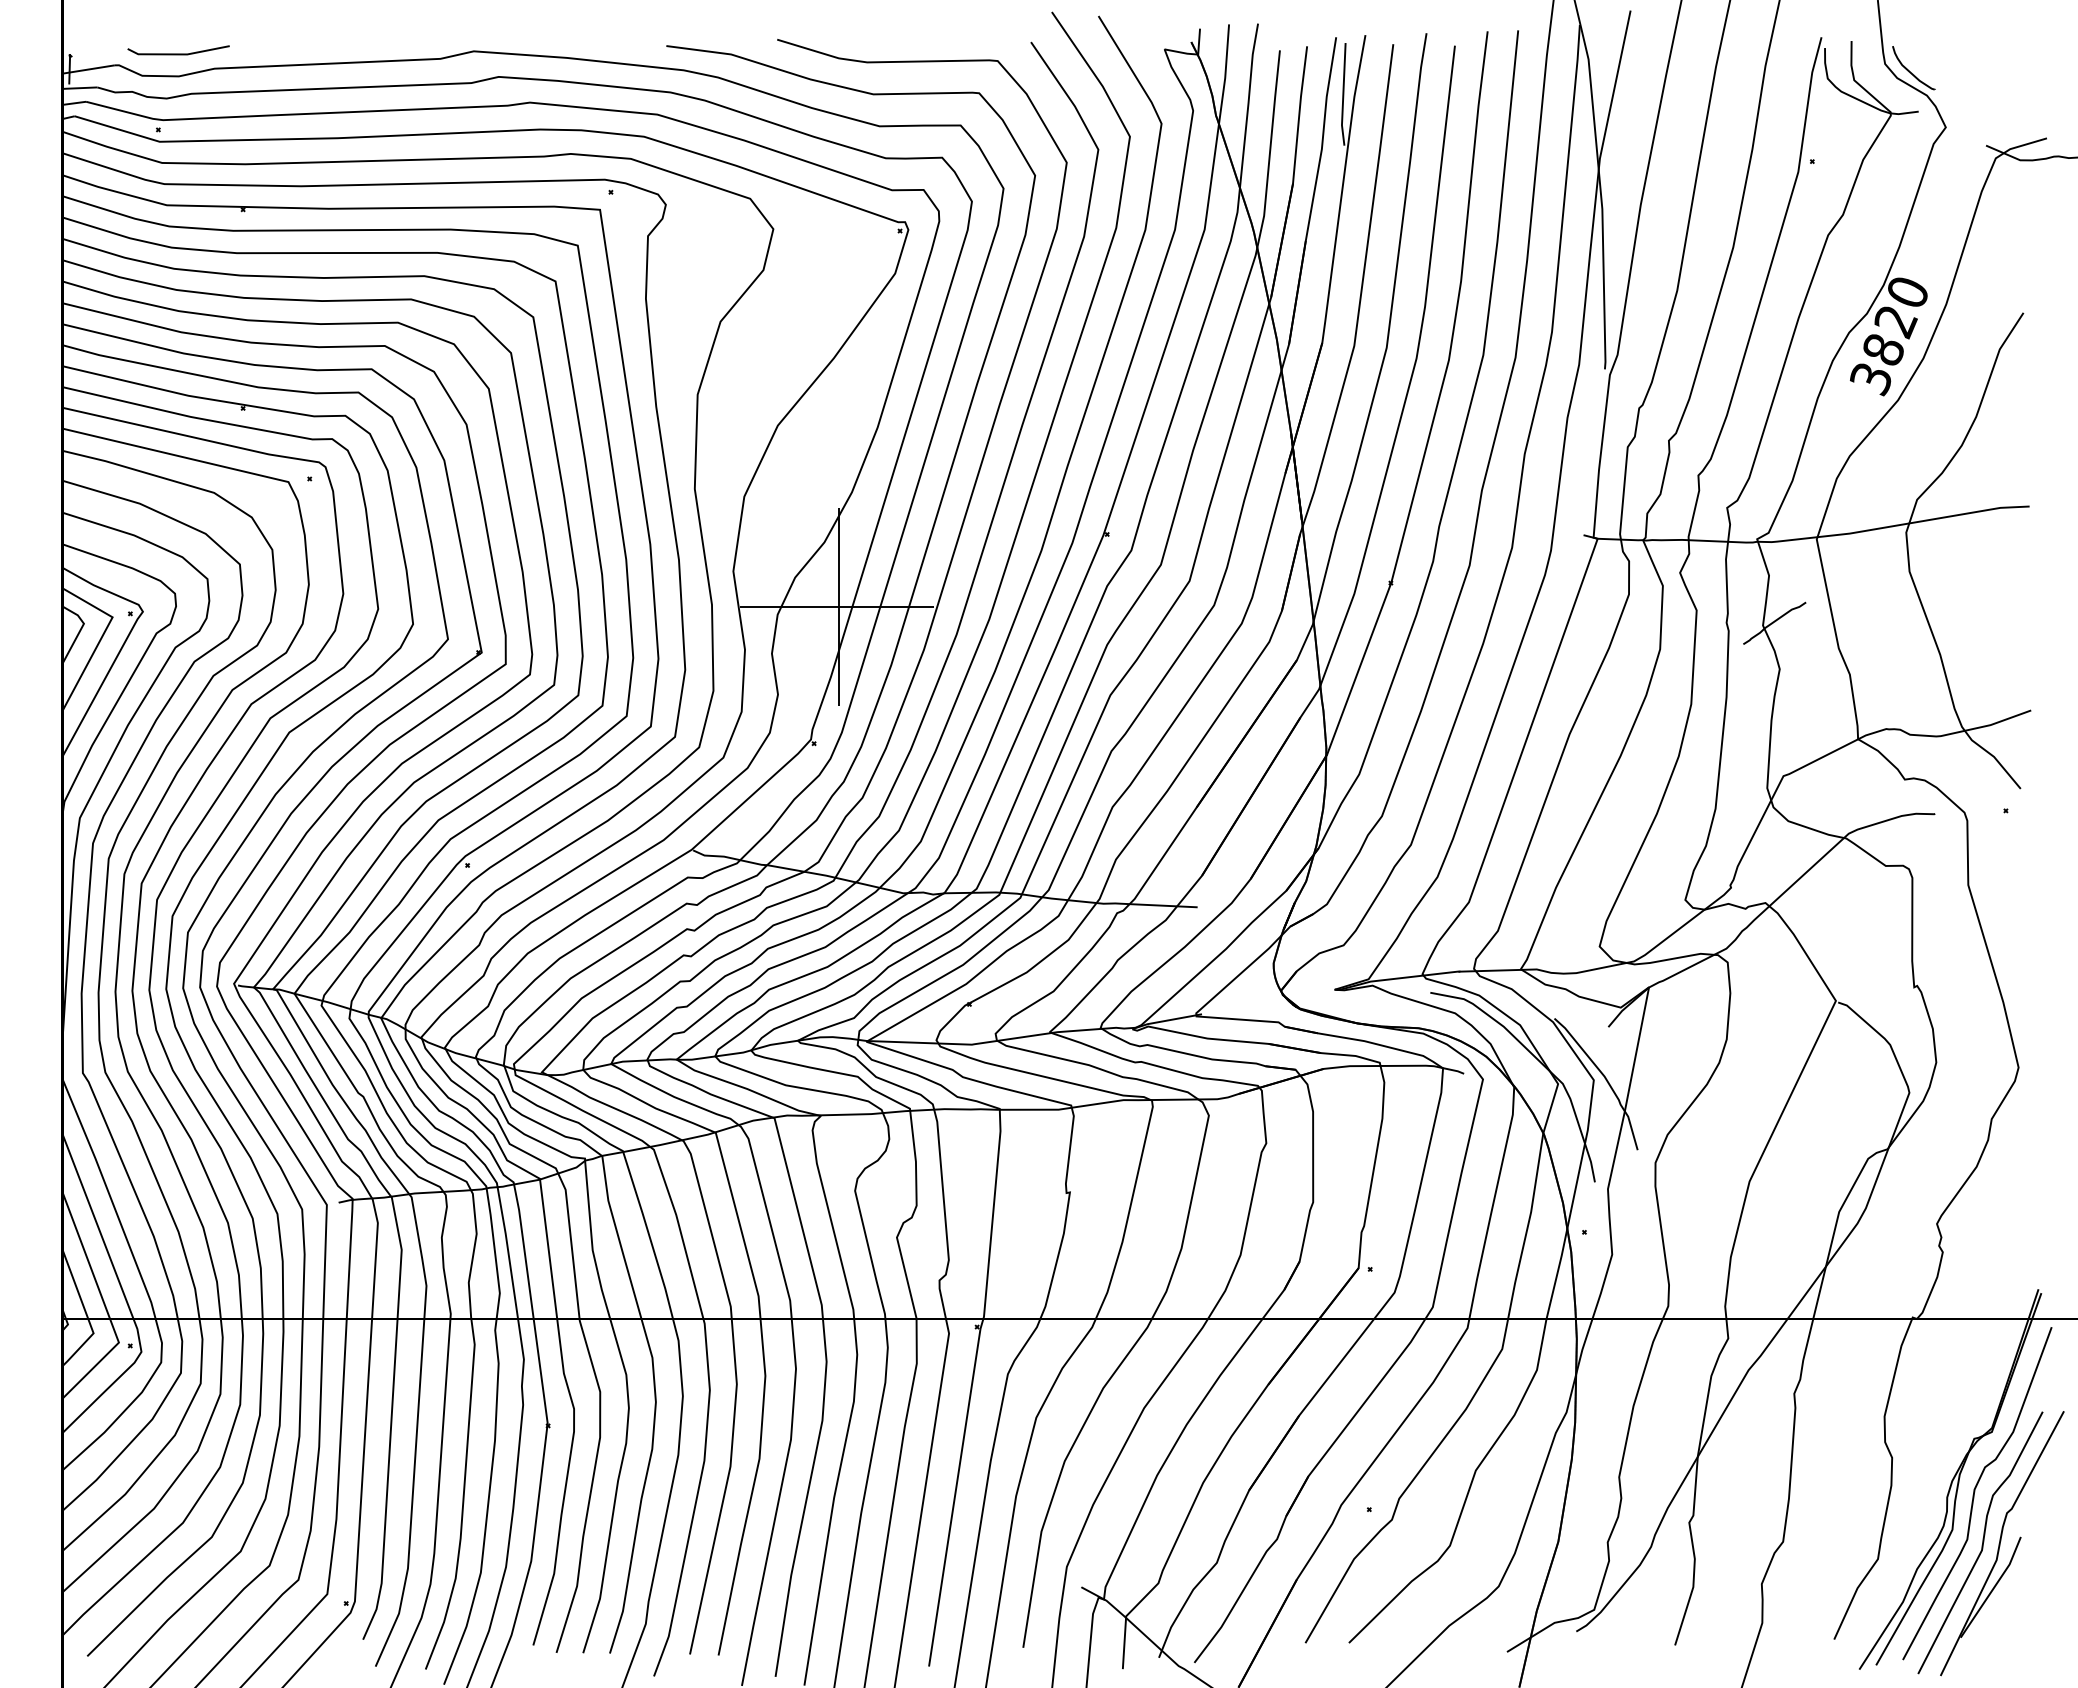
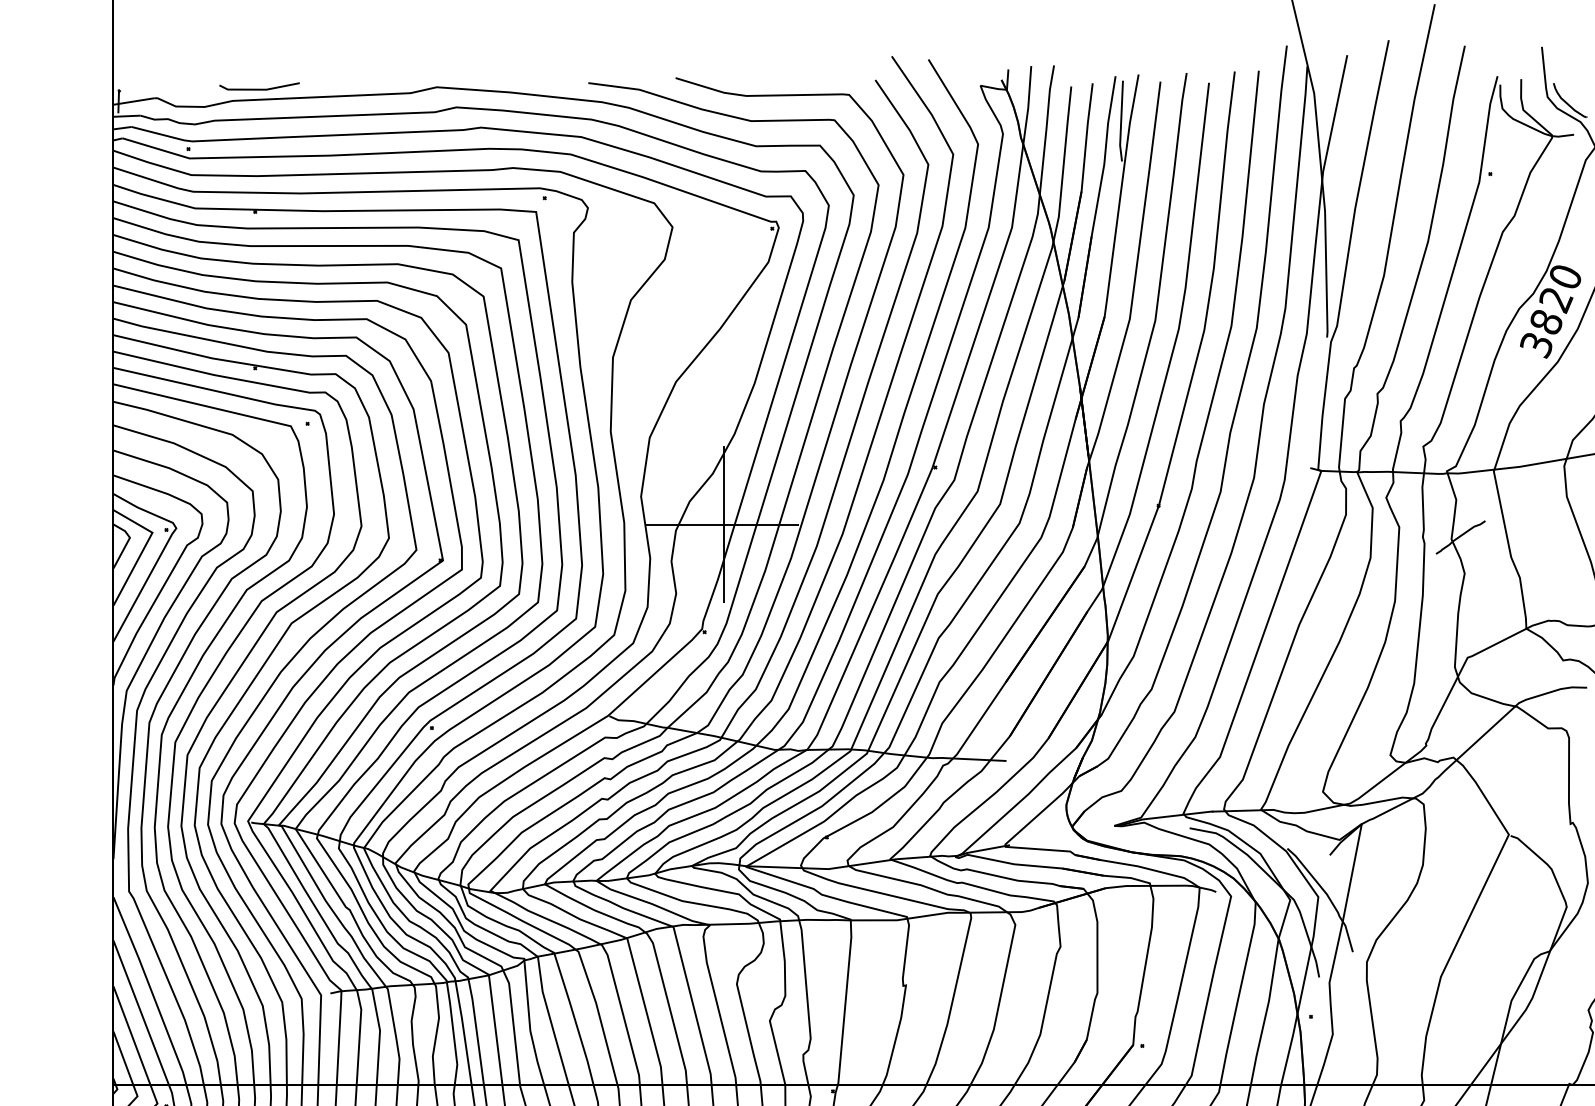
line: (178, 53) -> (259, 88), moved

